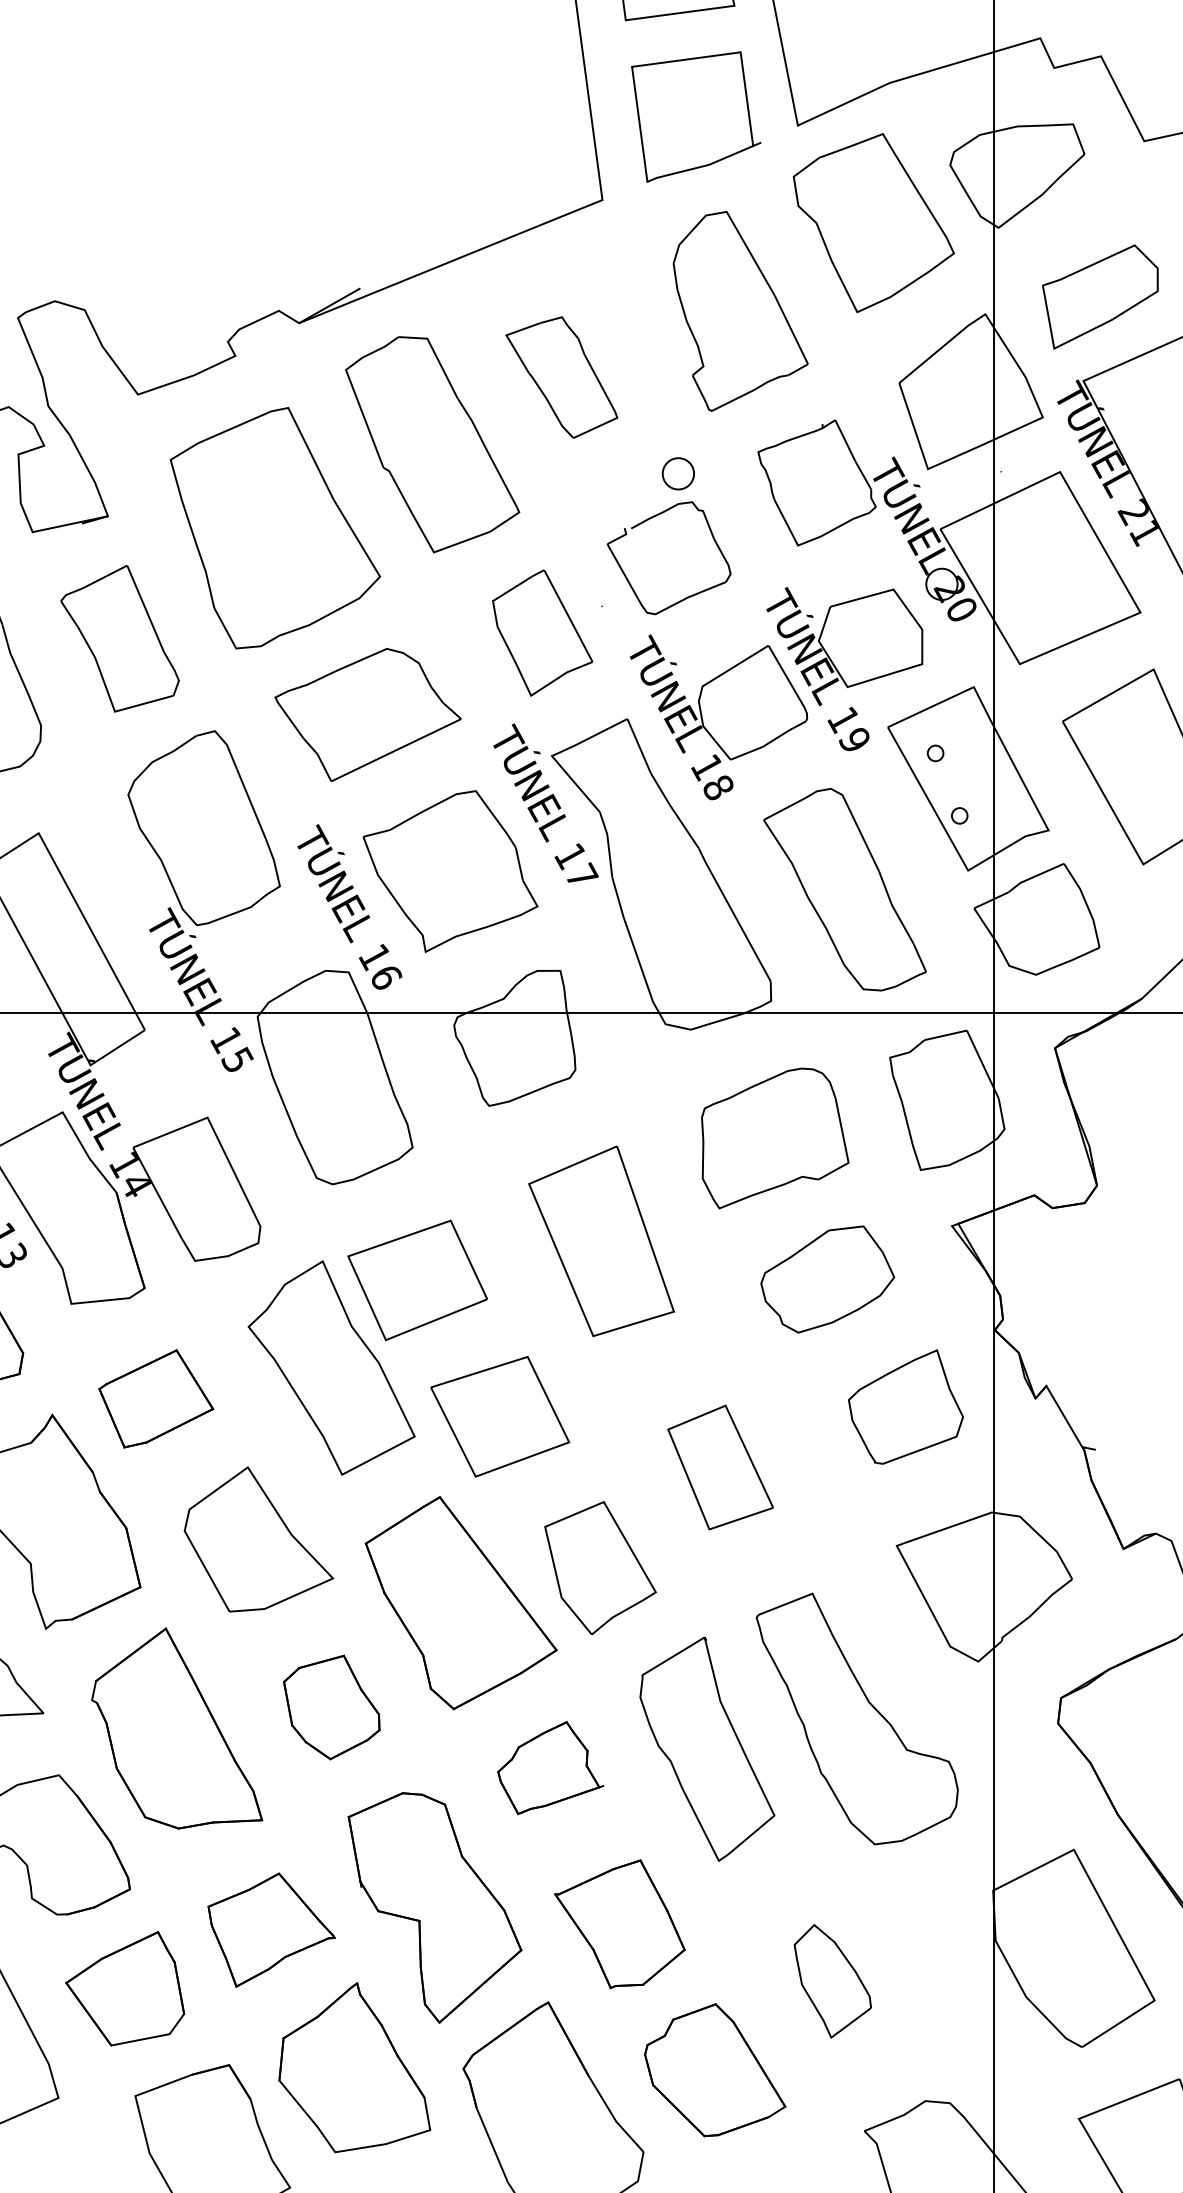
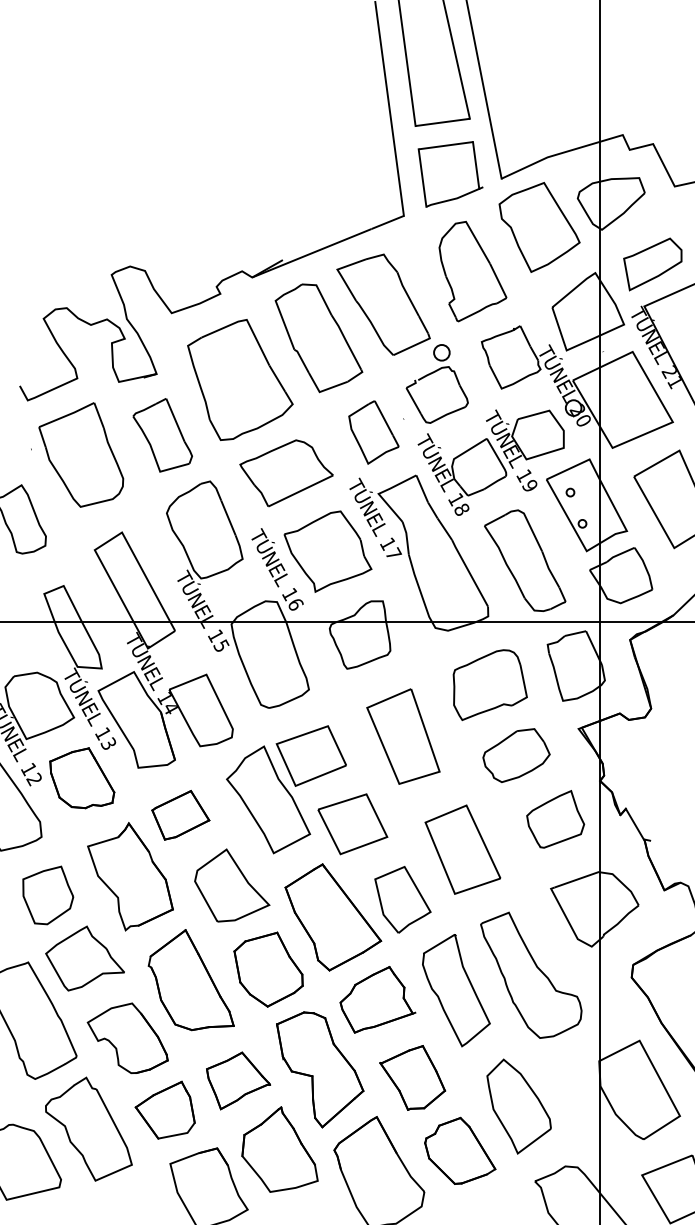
part: (561, 377) -> (383, 304), size x1.67
part: (719, 1467) -> (462, 849), size x1.43
part: (331, 1707) -> (268, 969), size x1.43
part: (549, 1767) -> (377, 999), size x1.43
part: (831, 1981) -> (518, 1106), size x1.67

